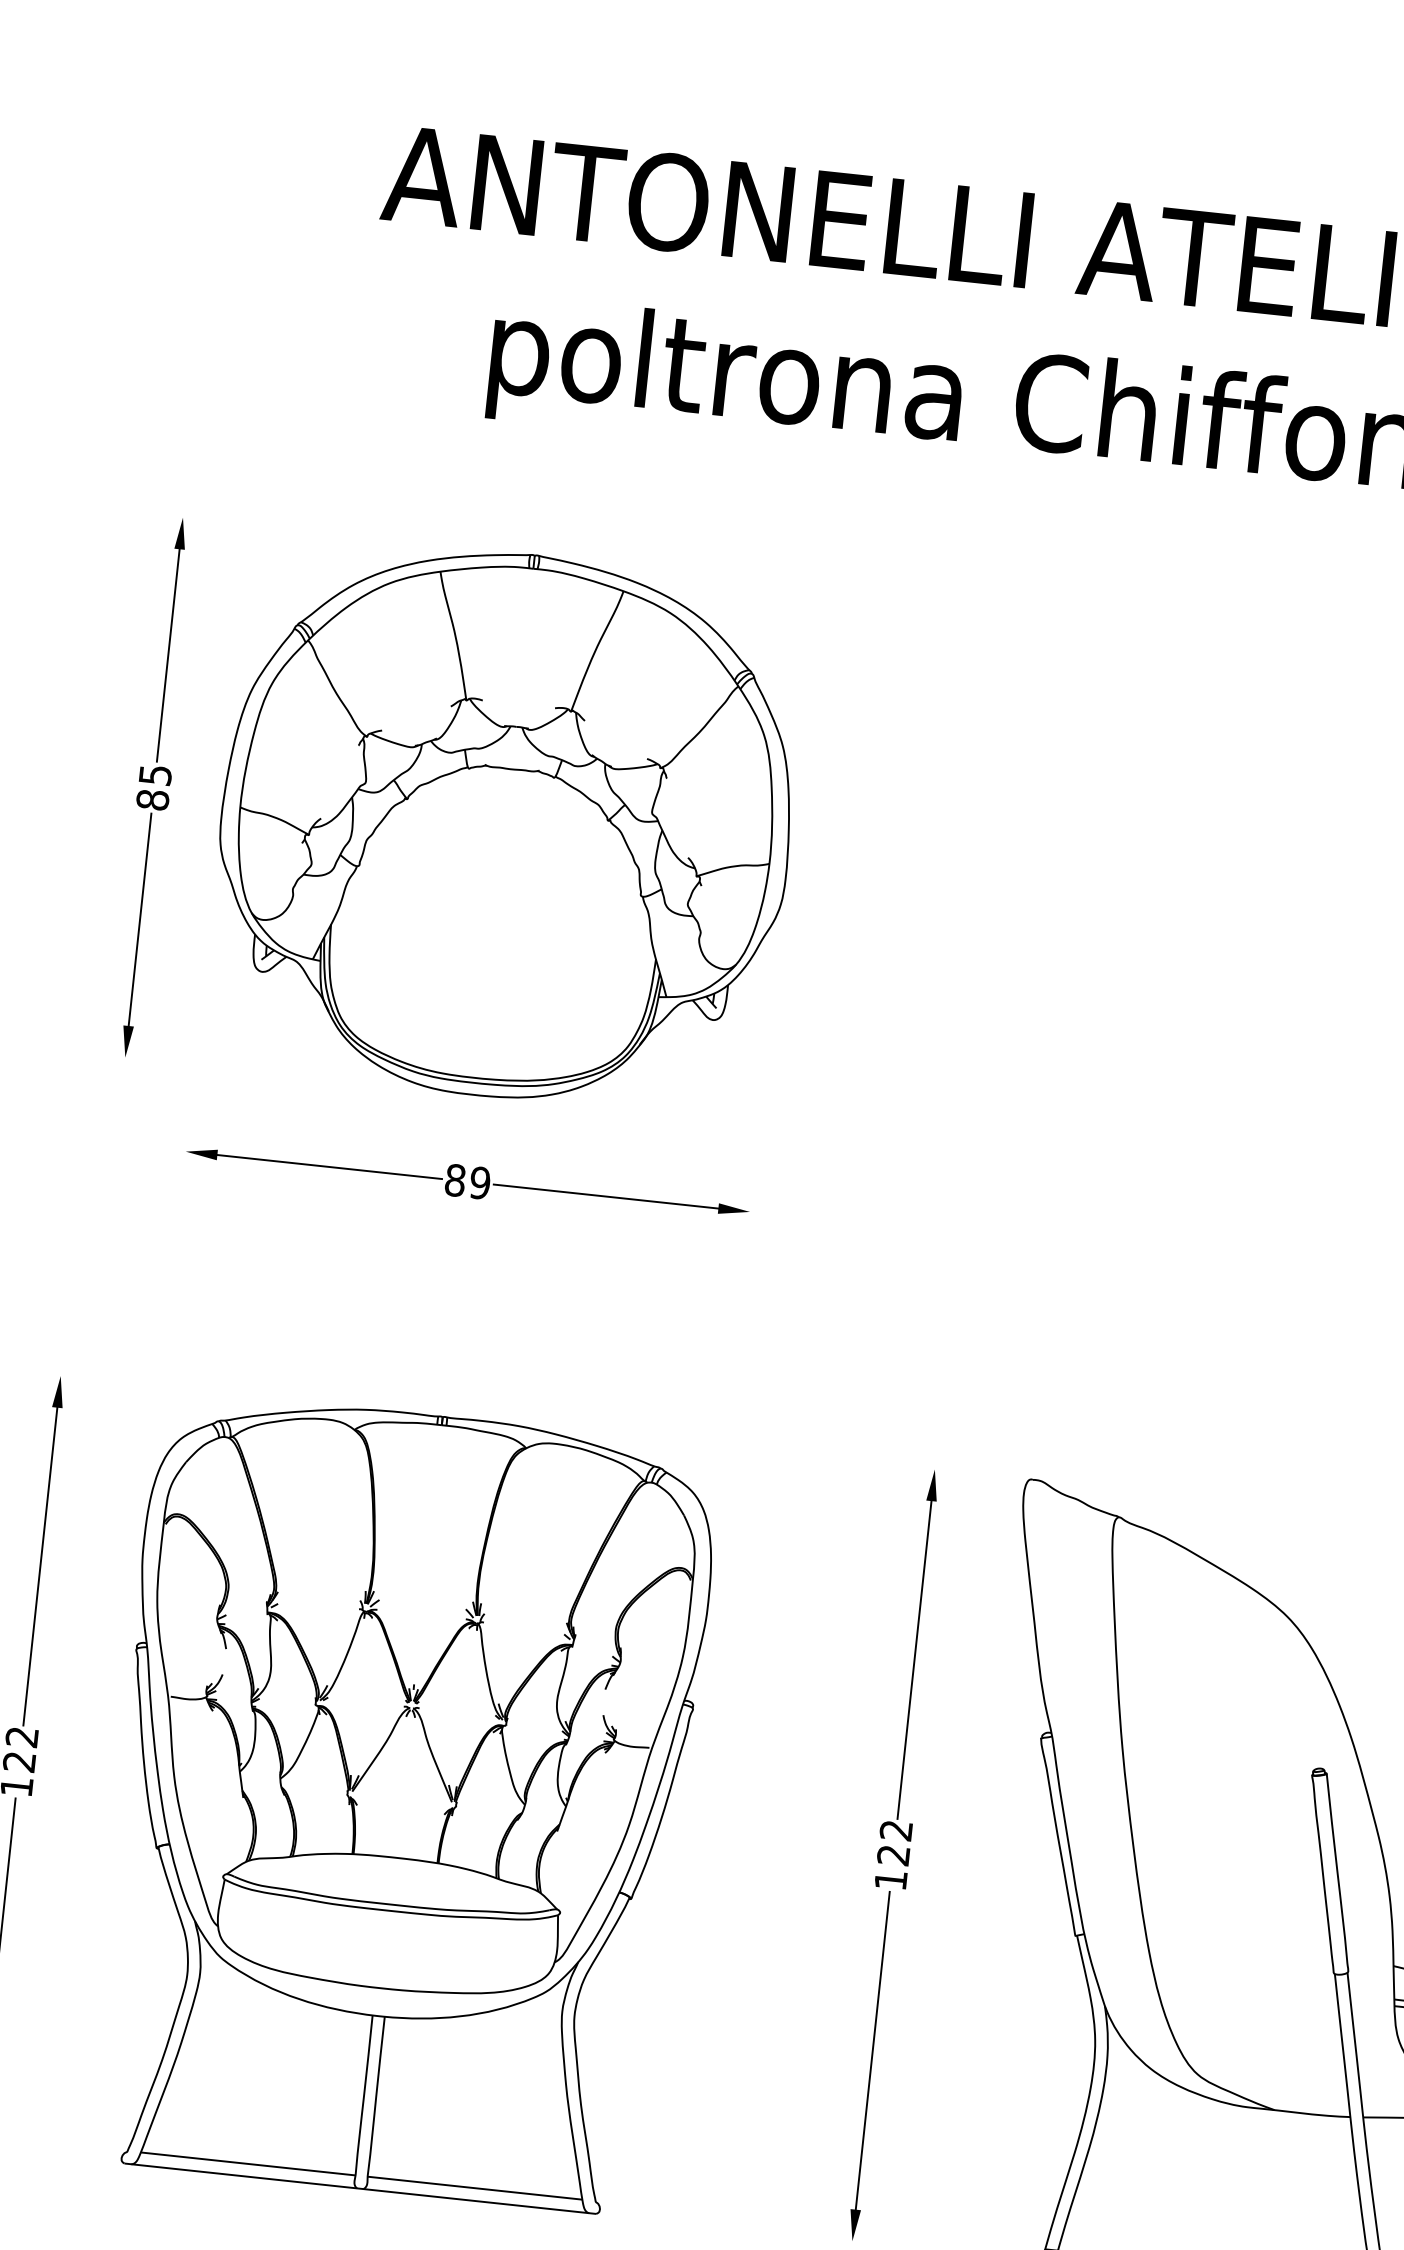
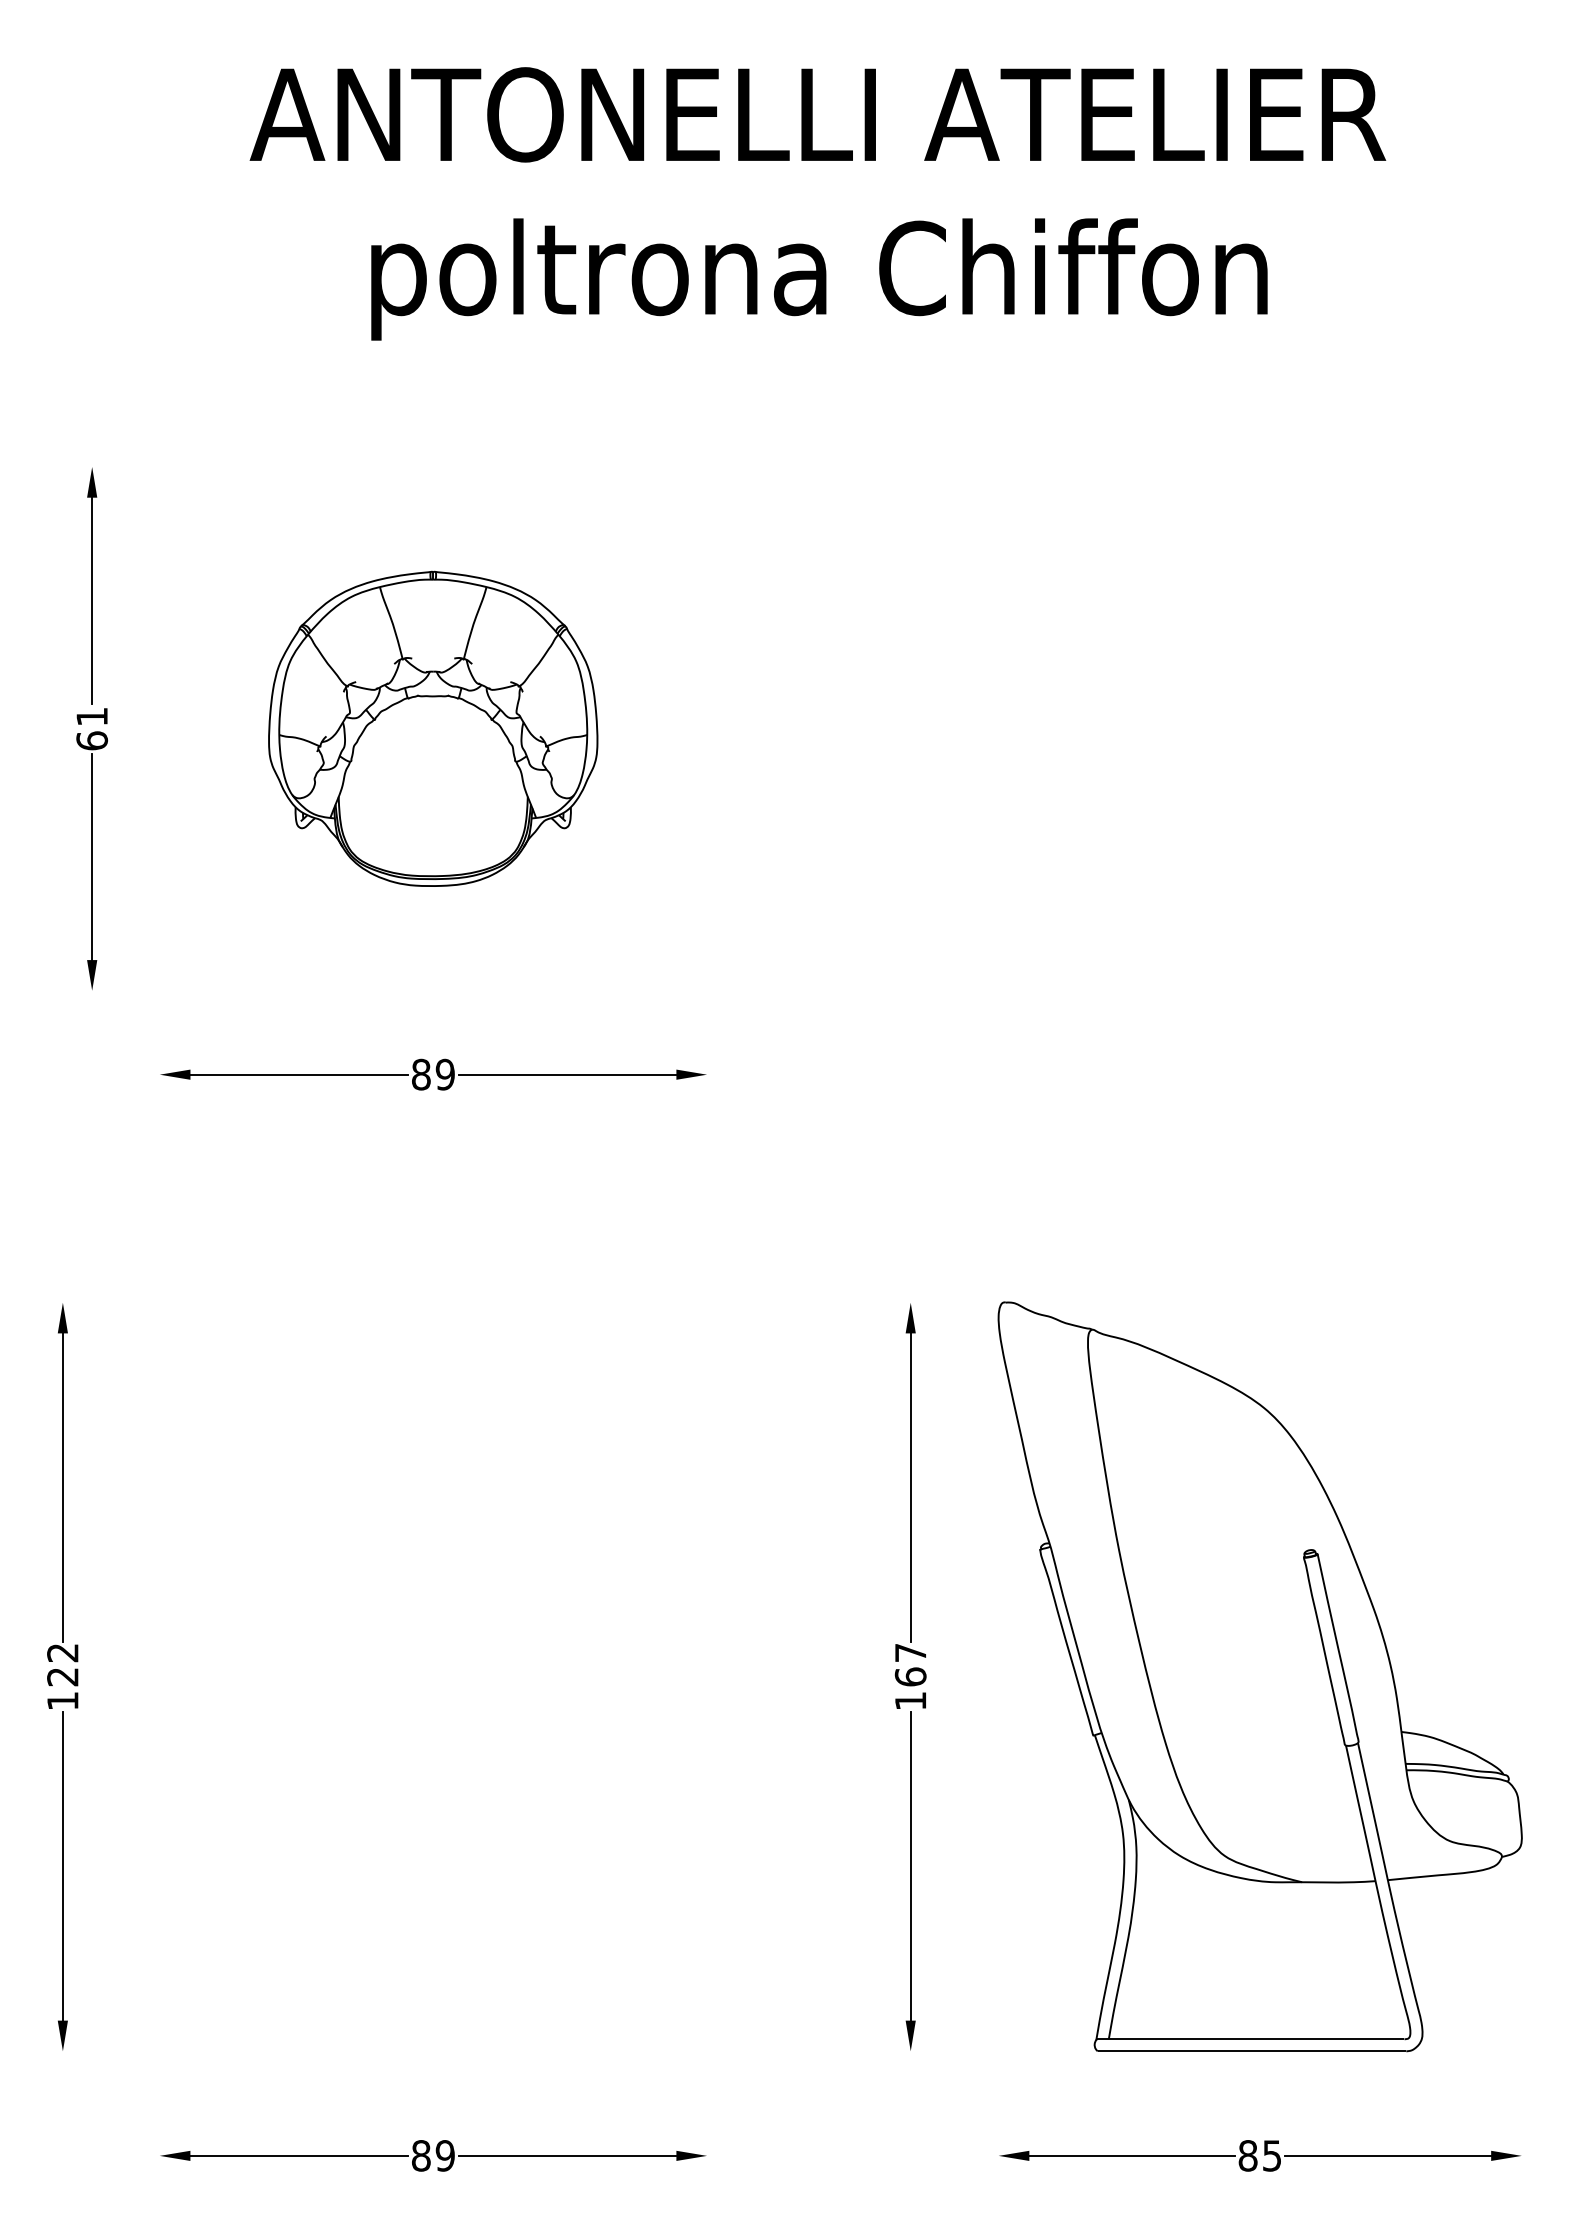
text: (154, 788) -> (92, 729), 85 -> 61
part: (505, 824) -> (432, 728), size x0.6
part: (400, 1802) -> (432, 1676), removed
text: (894, 1843) -> (910, 1665), 122 -> 167

